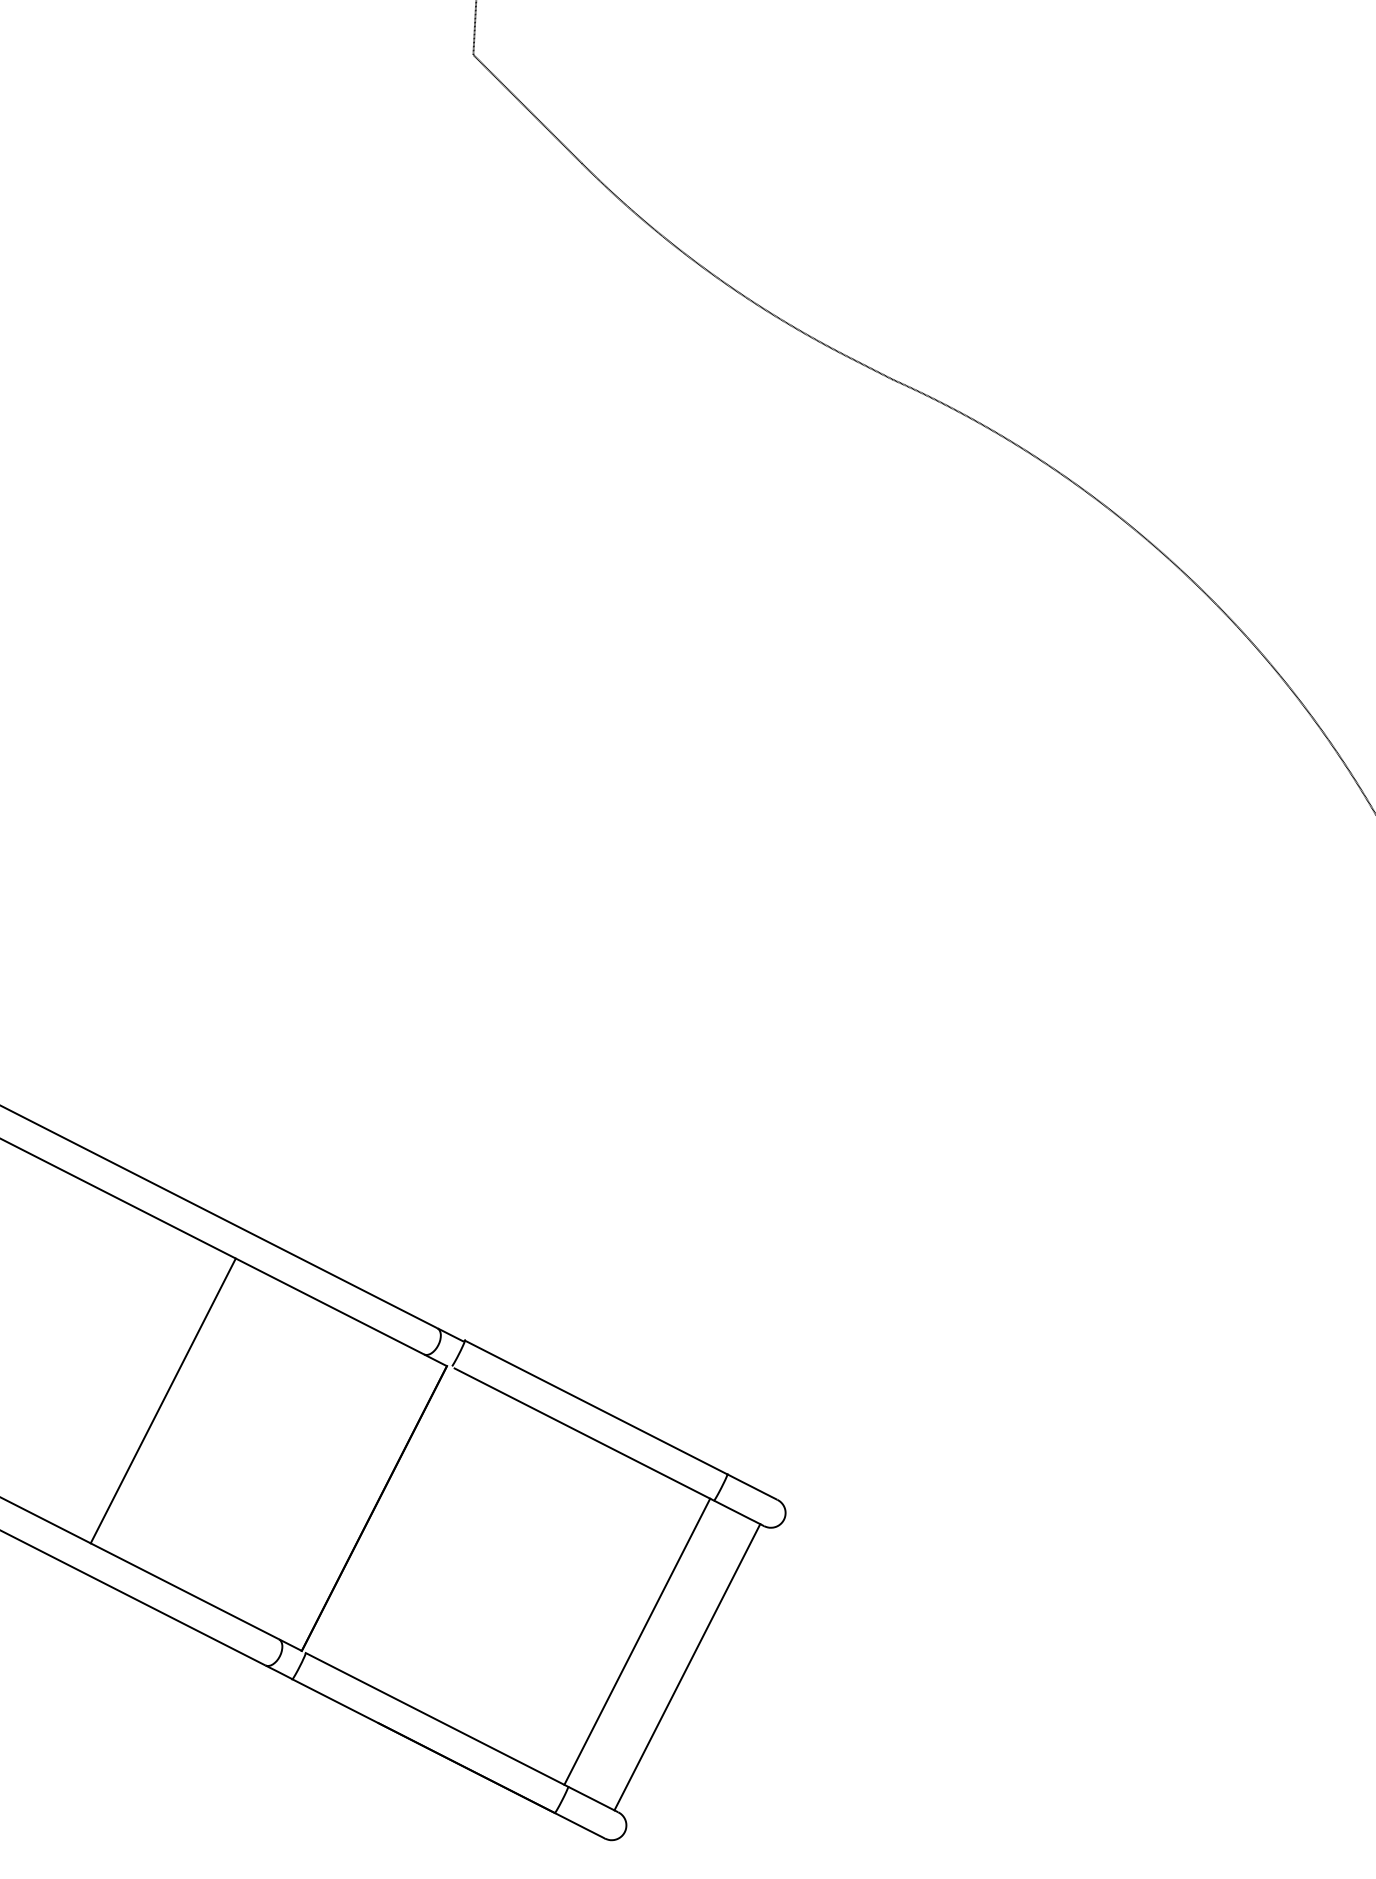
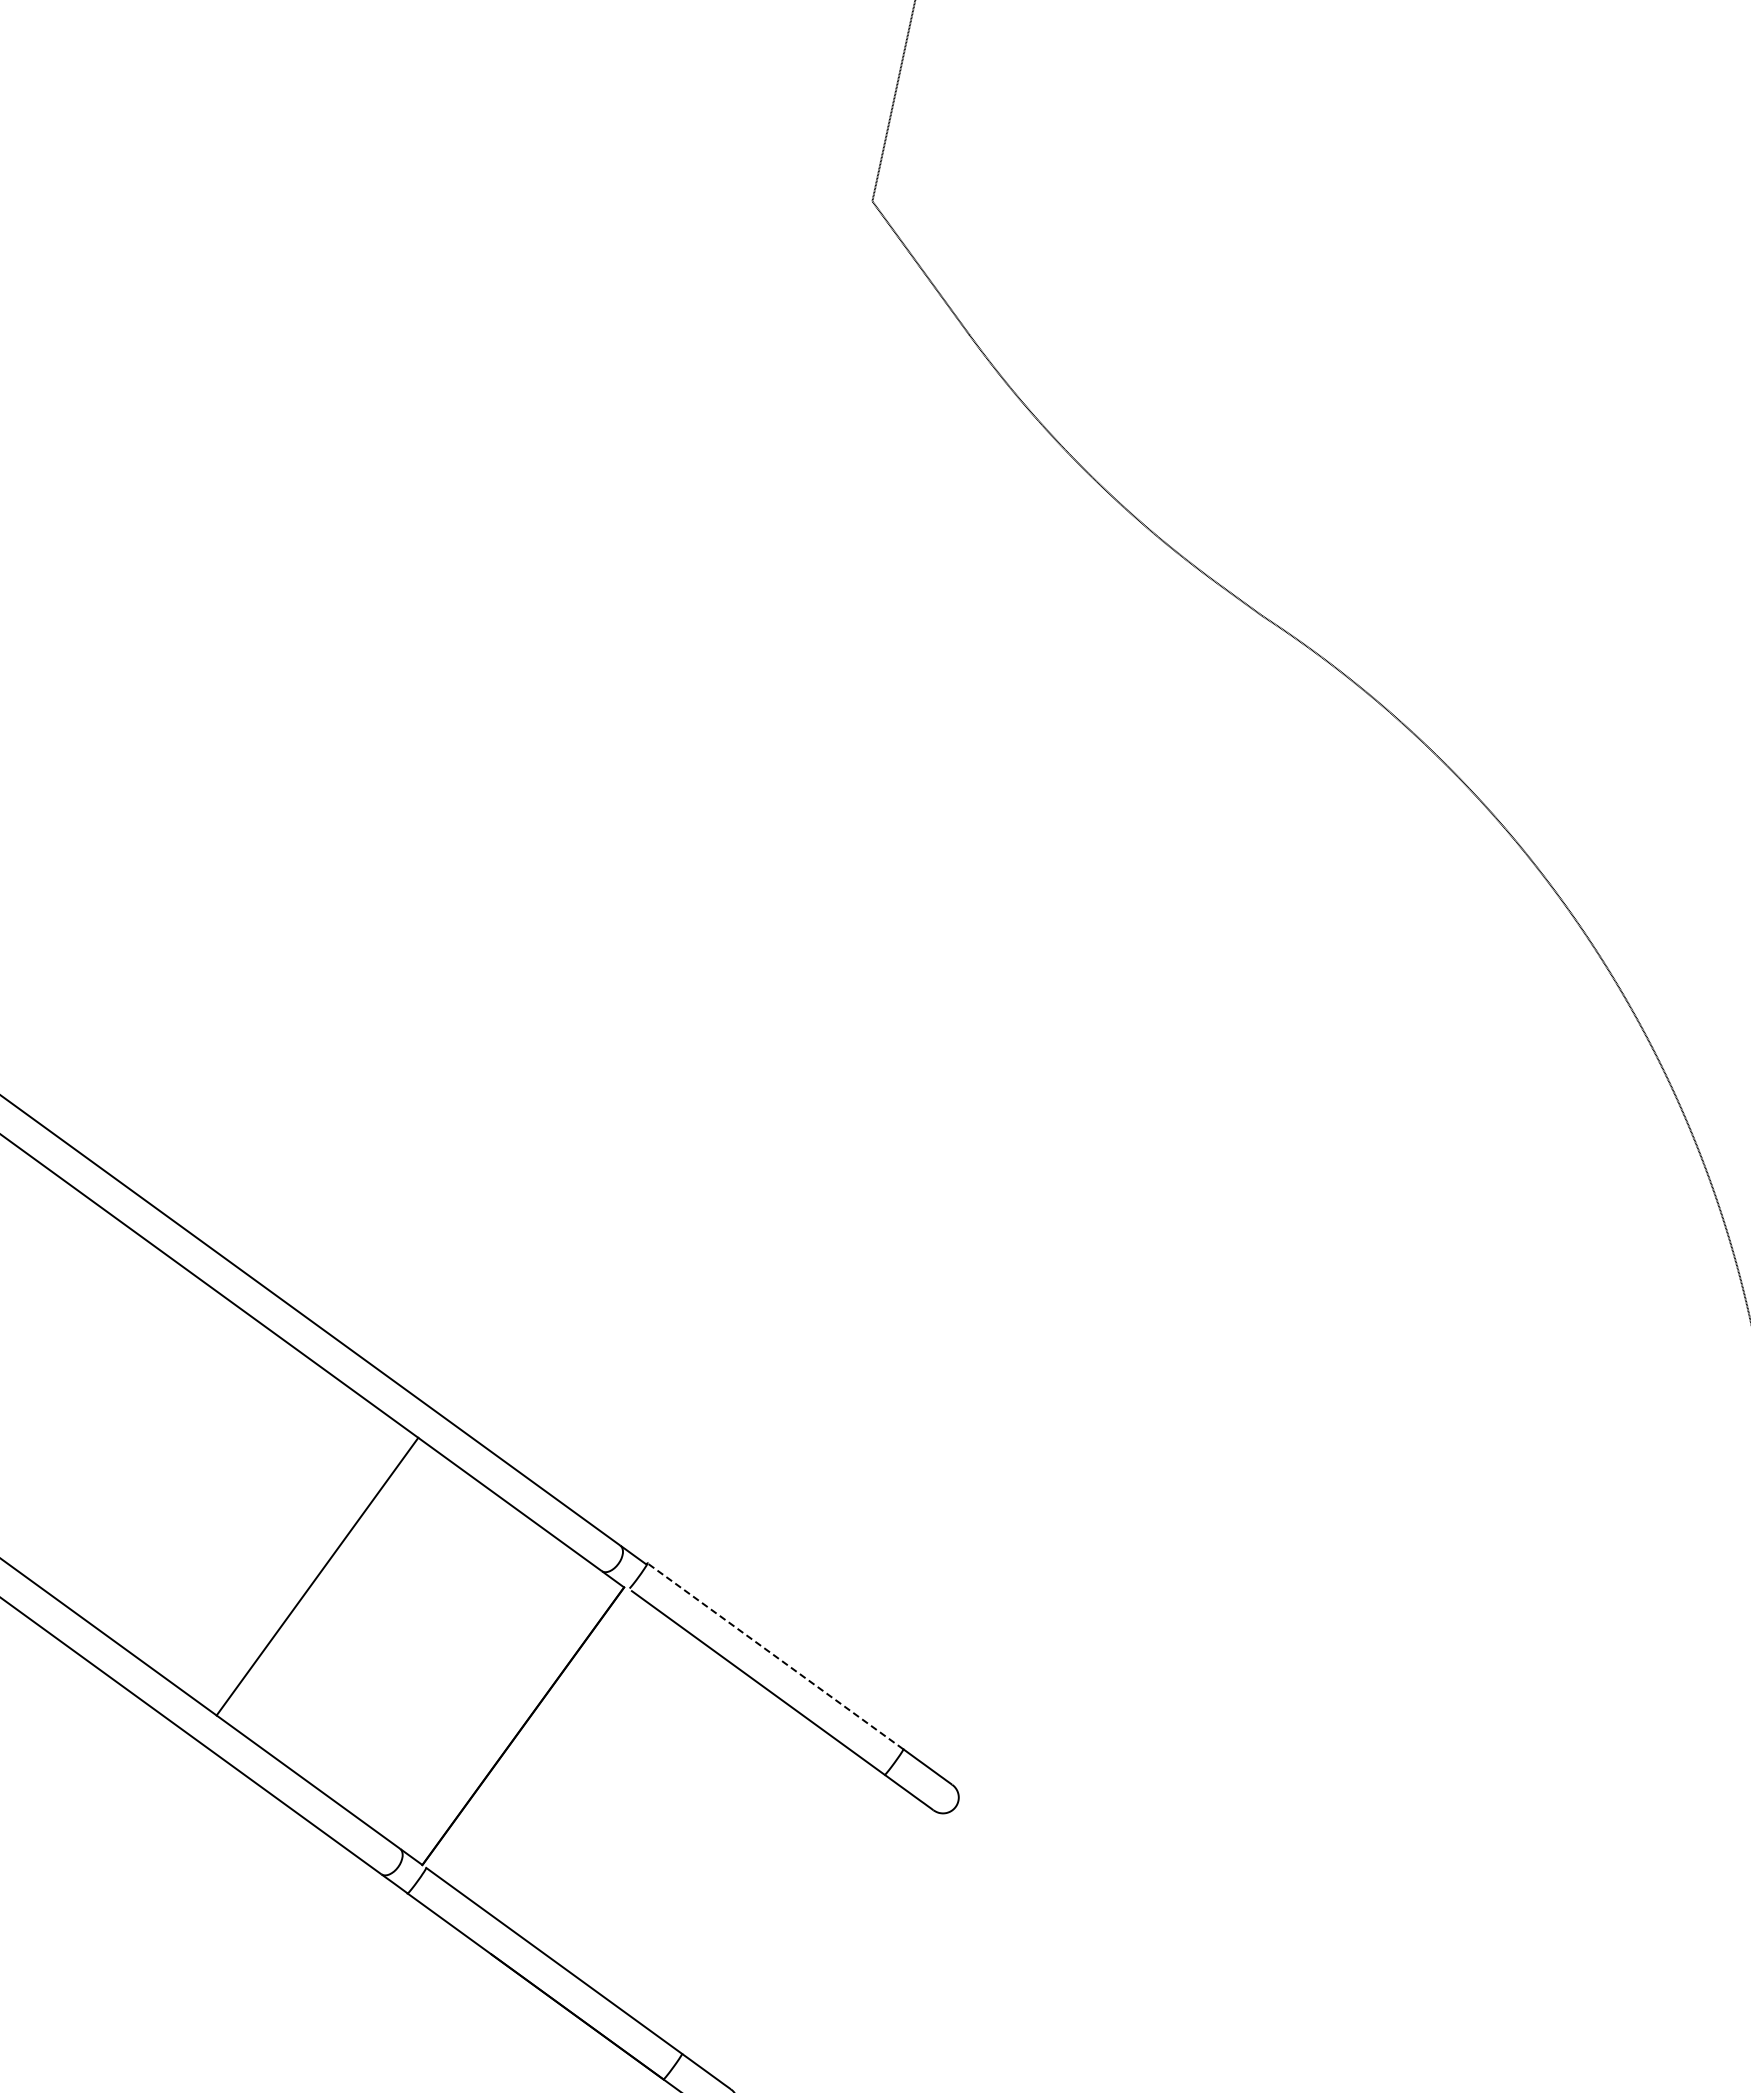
line: (596, 1407) -> (775, 1656), solid -> dashed
line: (637, 1641) -> (779, 1911), removed
line: (687, 1666) -> (828, 1946), removed

